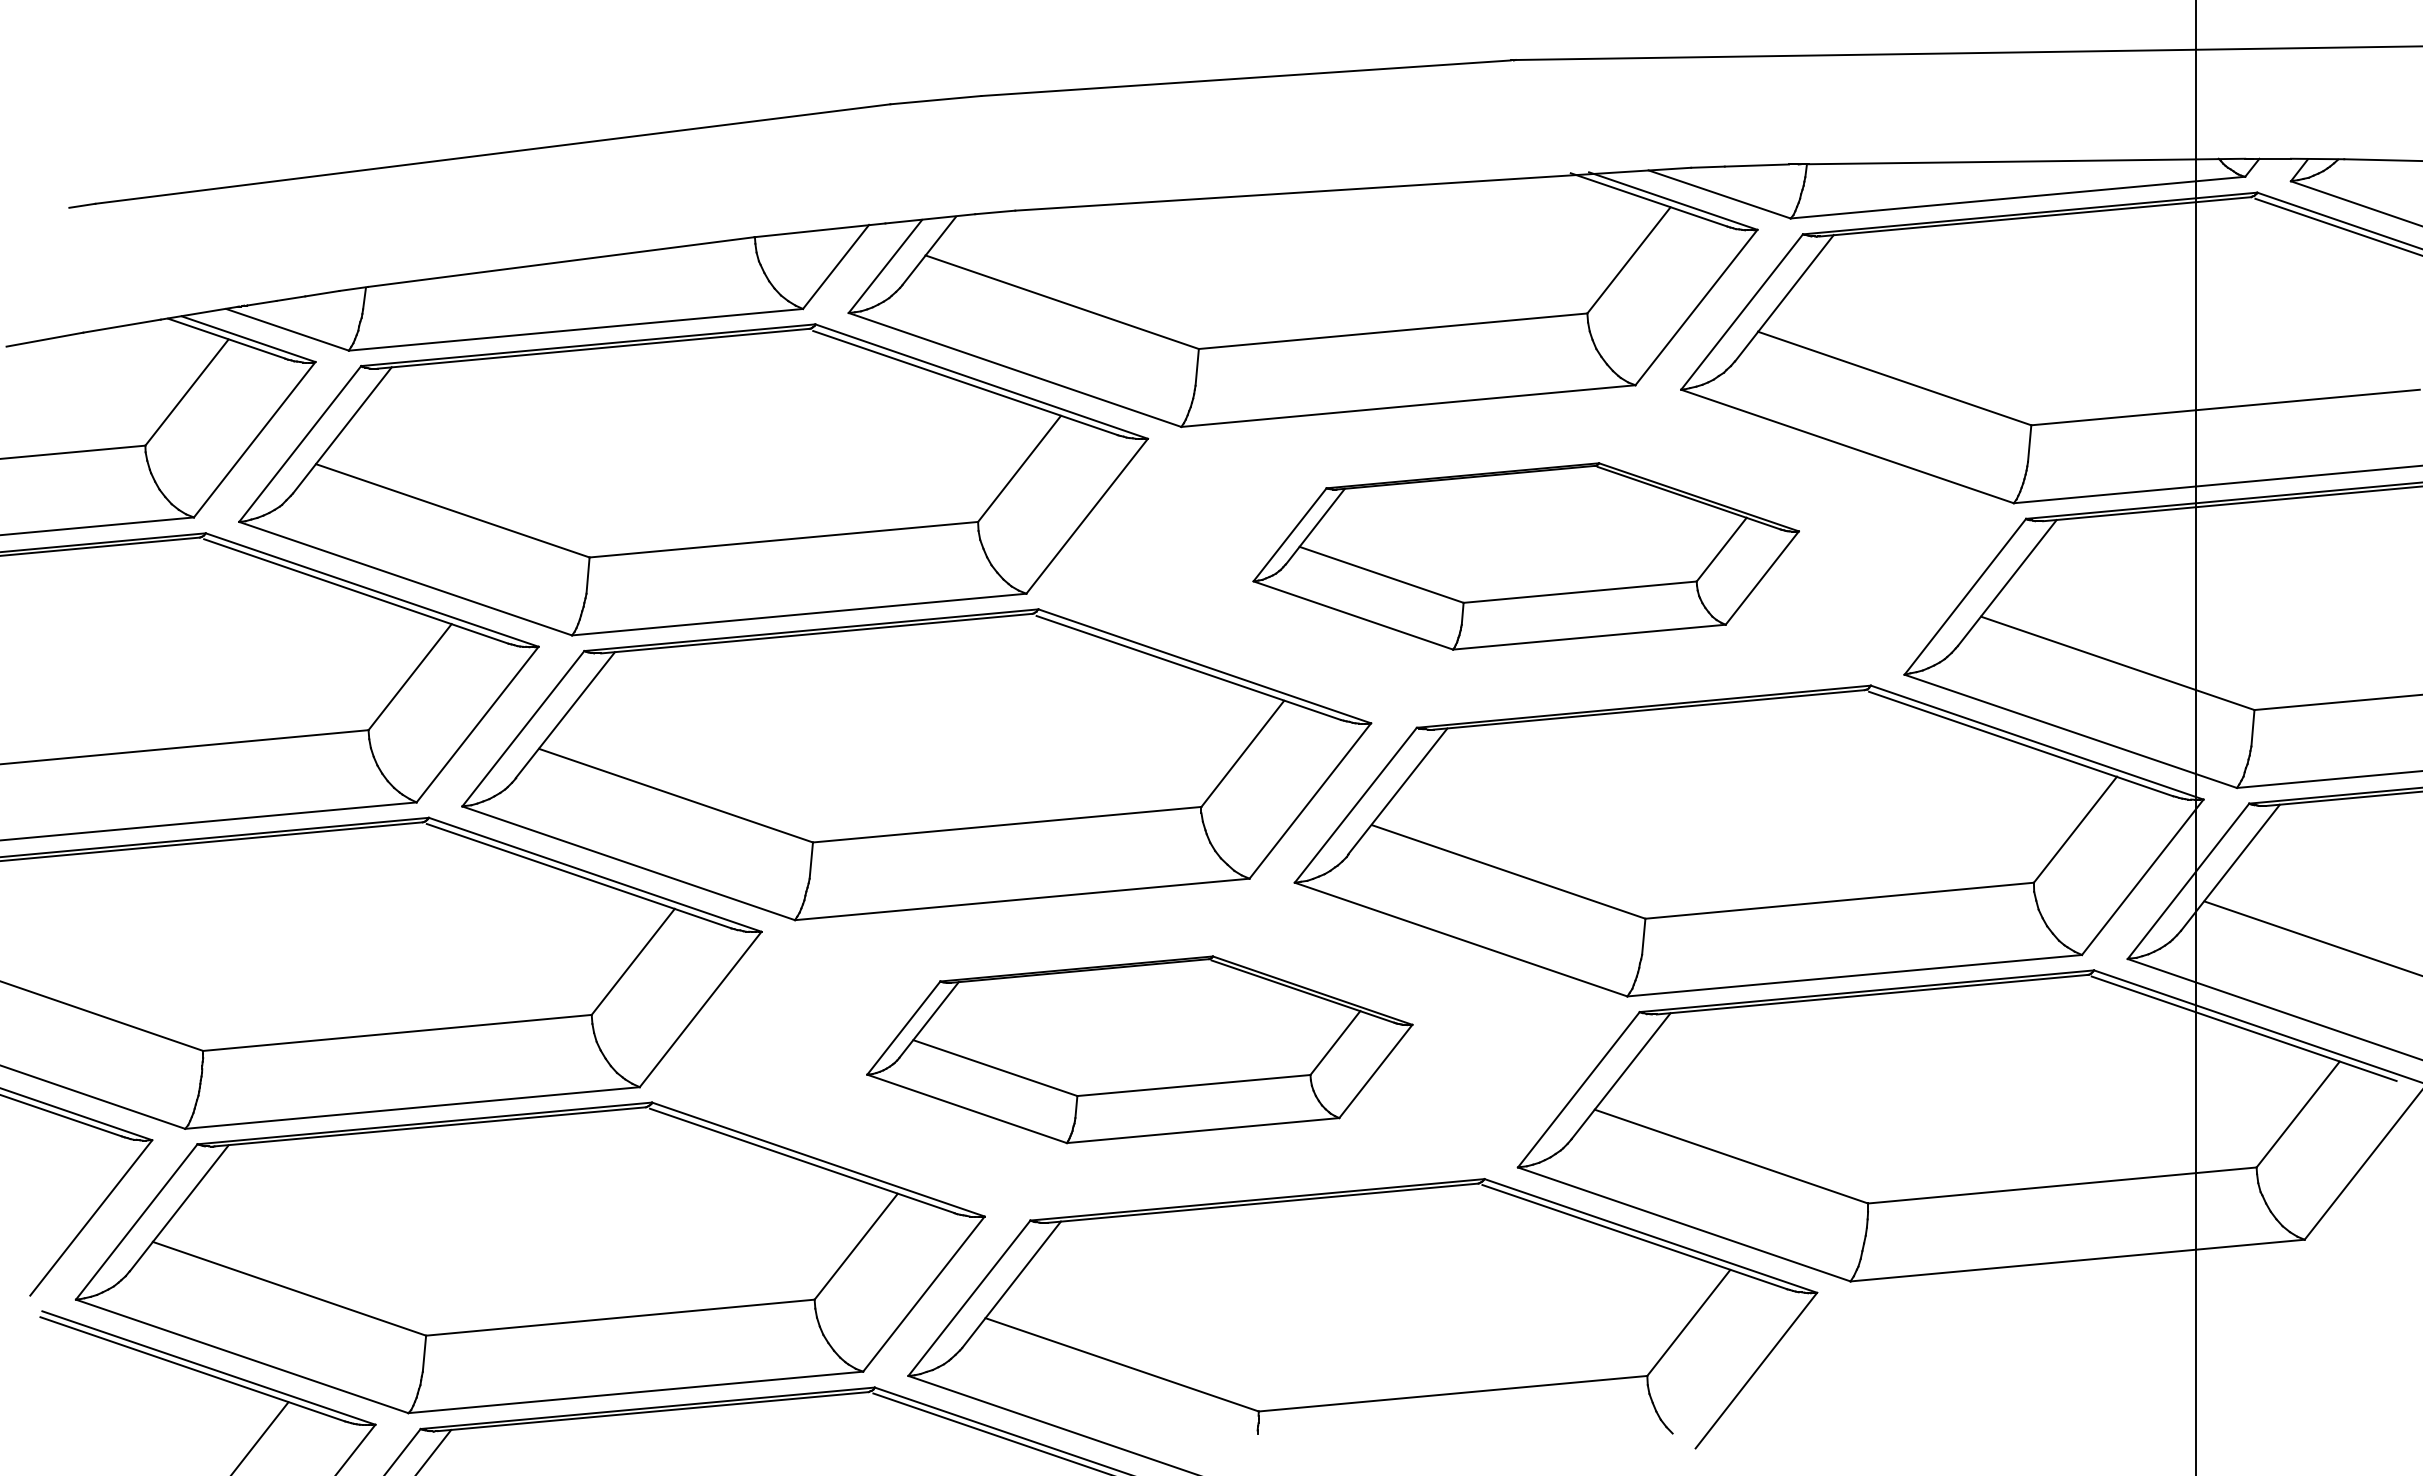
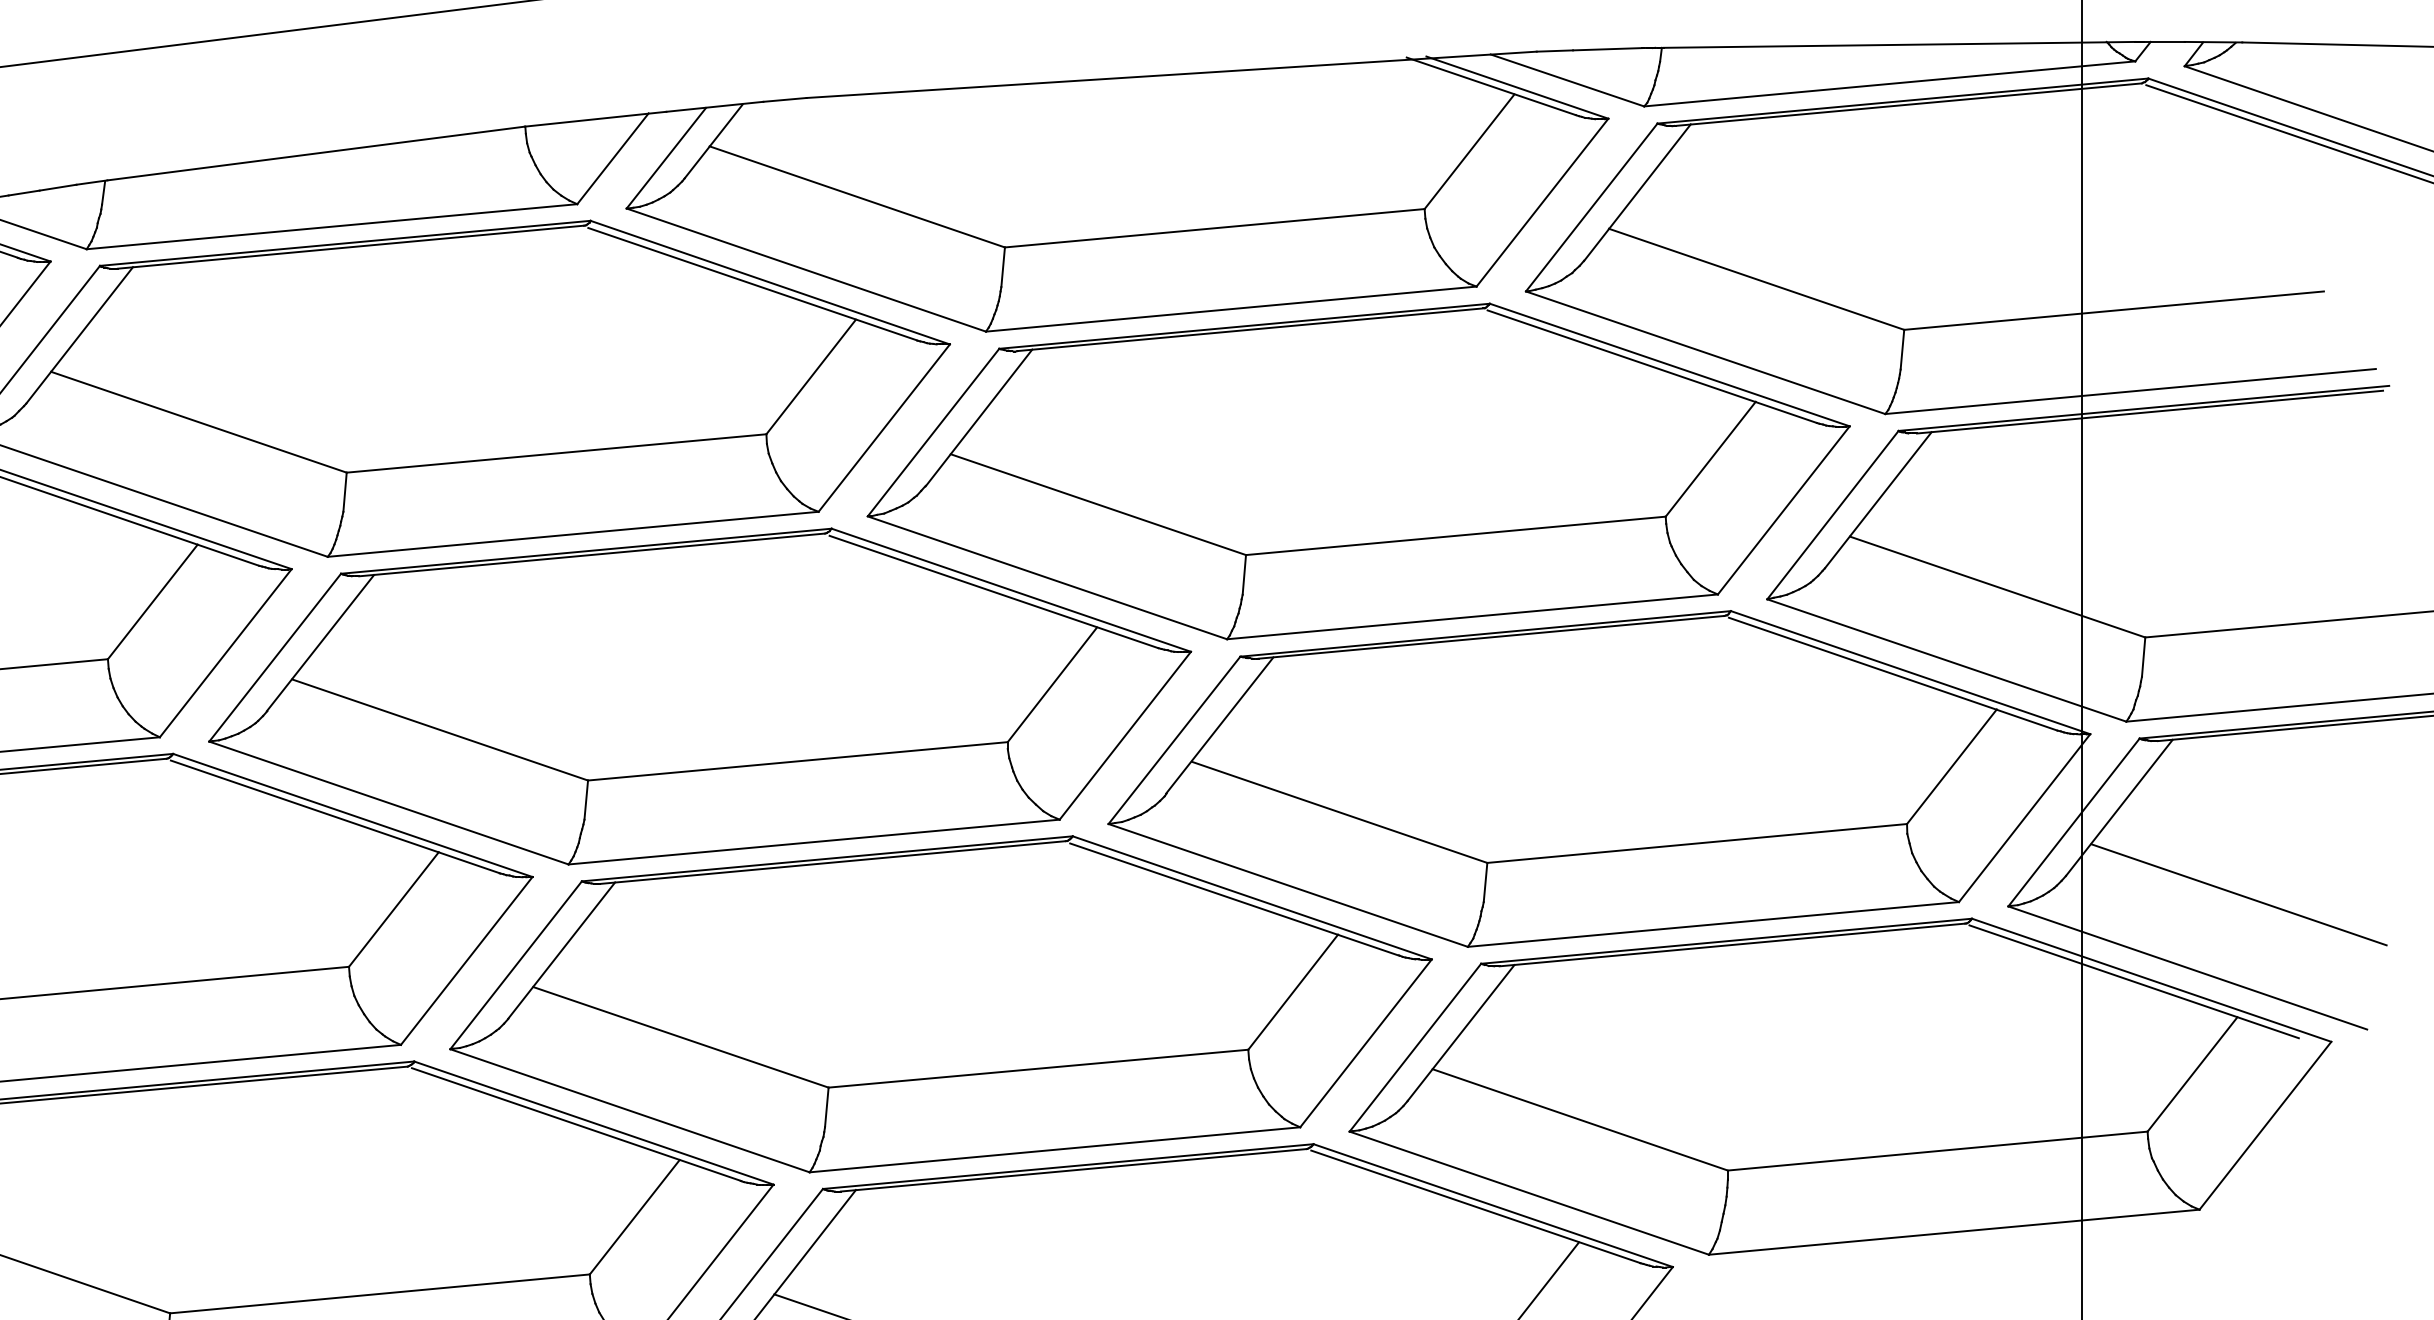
part: (1525, 556) -> (1357, 471), size x1.67
part: (1139, 1049) -> (940, 1004), size x1.67

